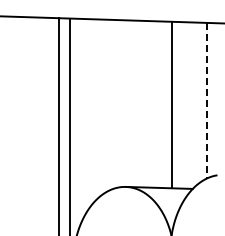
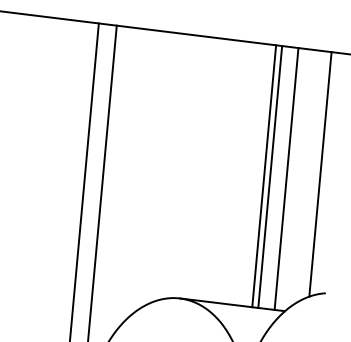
line: (207, 100) -> (320, 174), dashed -> solid
line: (175, 104) -> (269, 175), added
line: (186, 105) -> (287, 179), added

